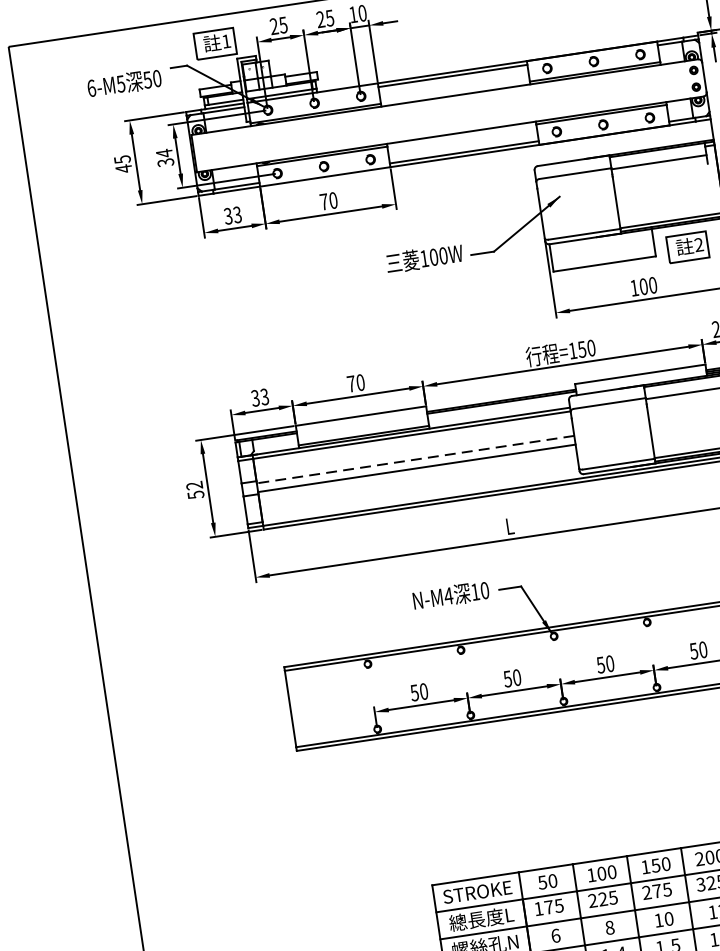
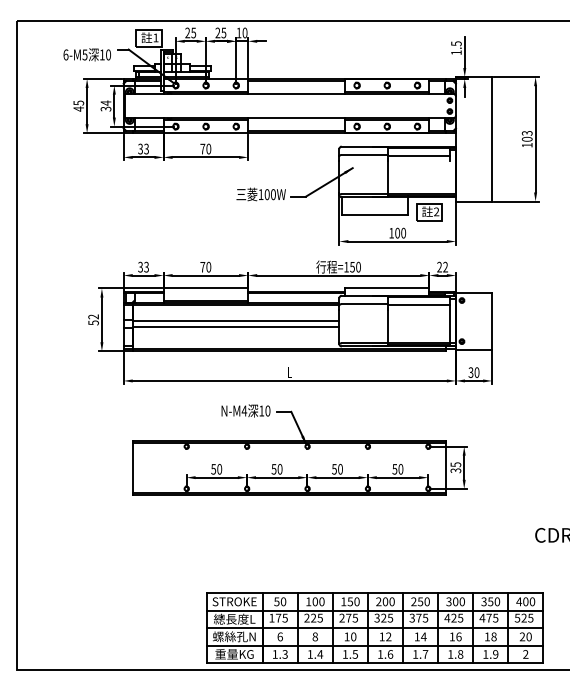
text: (146, 79) -> (101, 54), 50 -> 10
line: (415, 459) -> (236, 321), dashed -> solid

